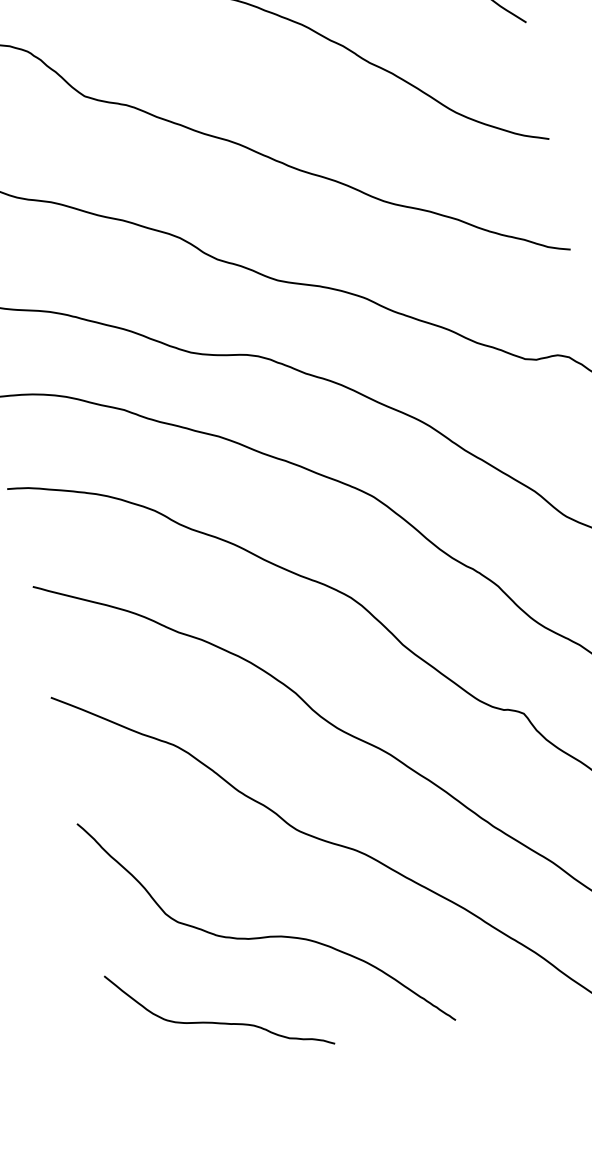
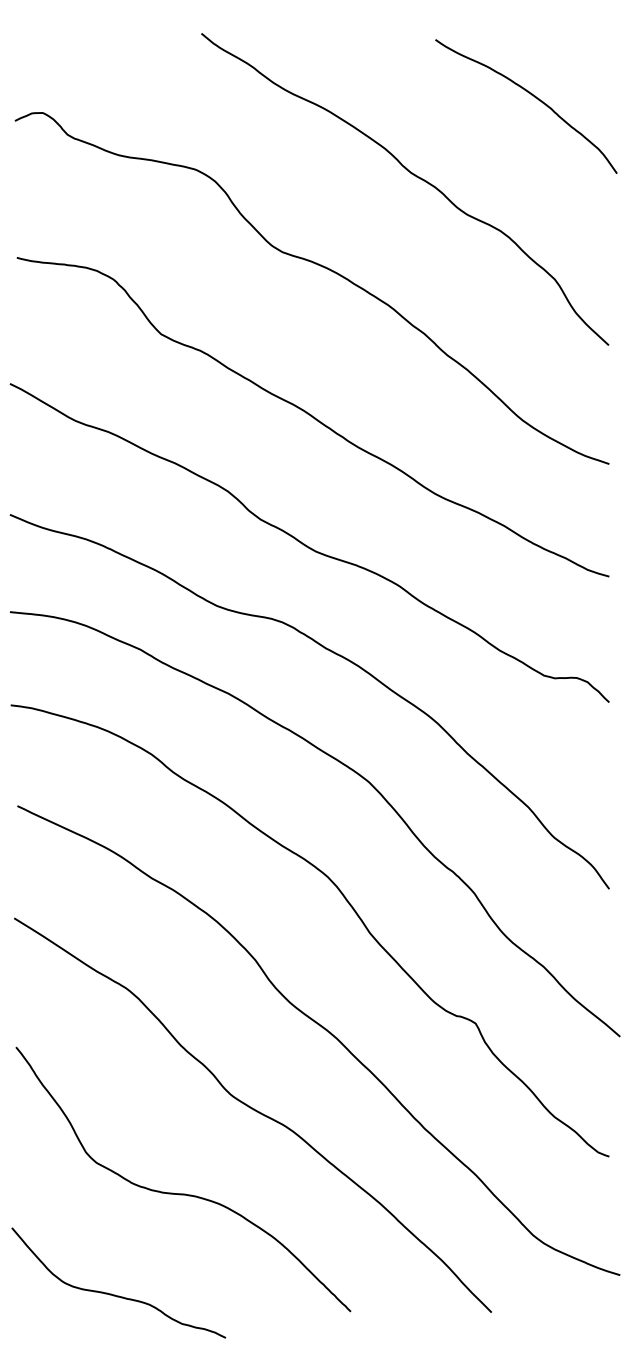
curve: (218, 1021) -> (115, 1294), moved

